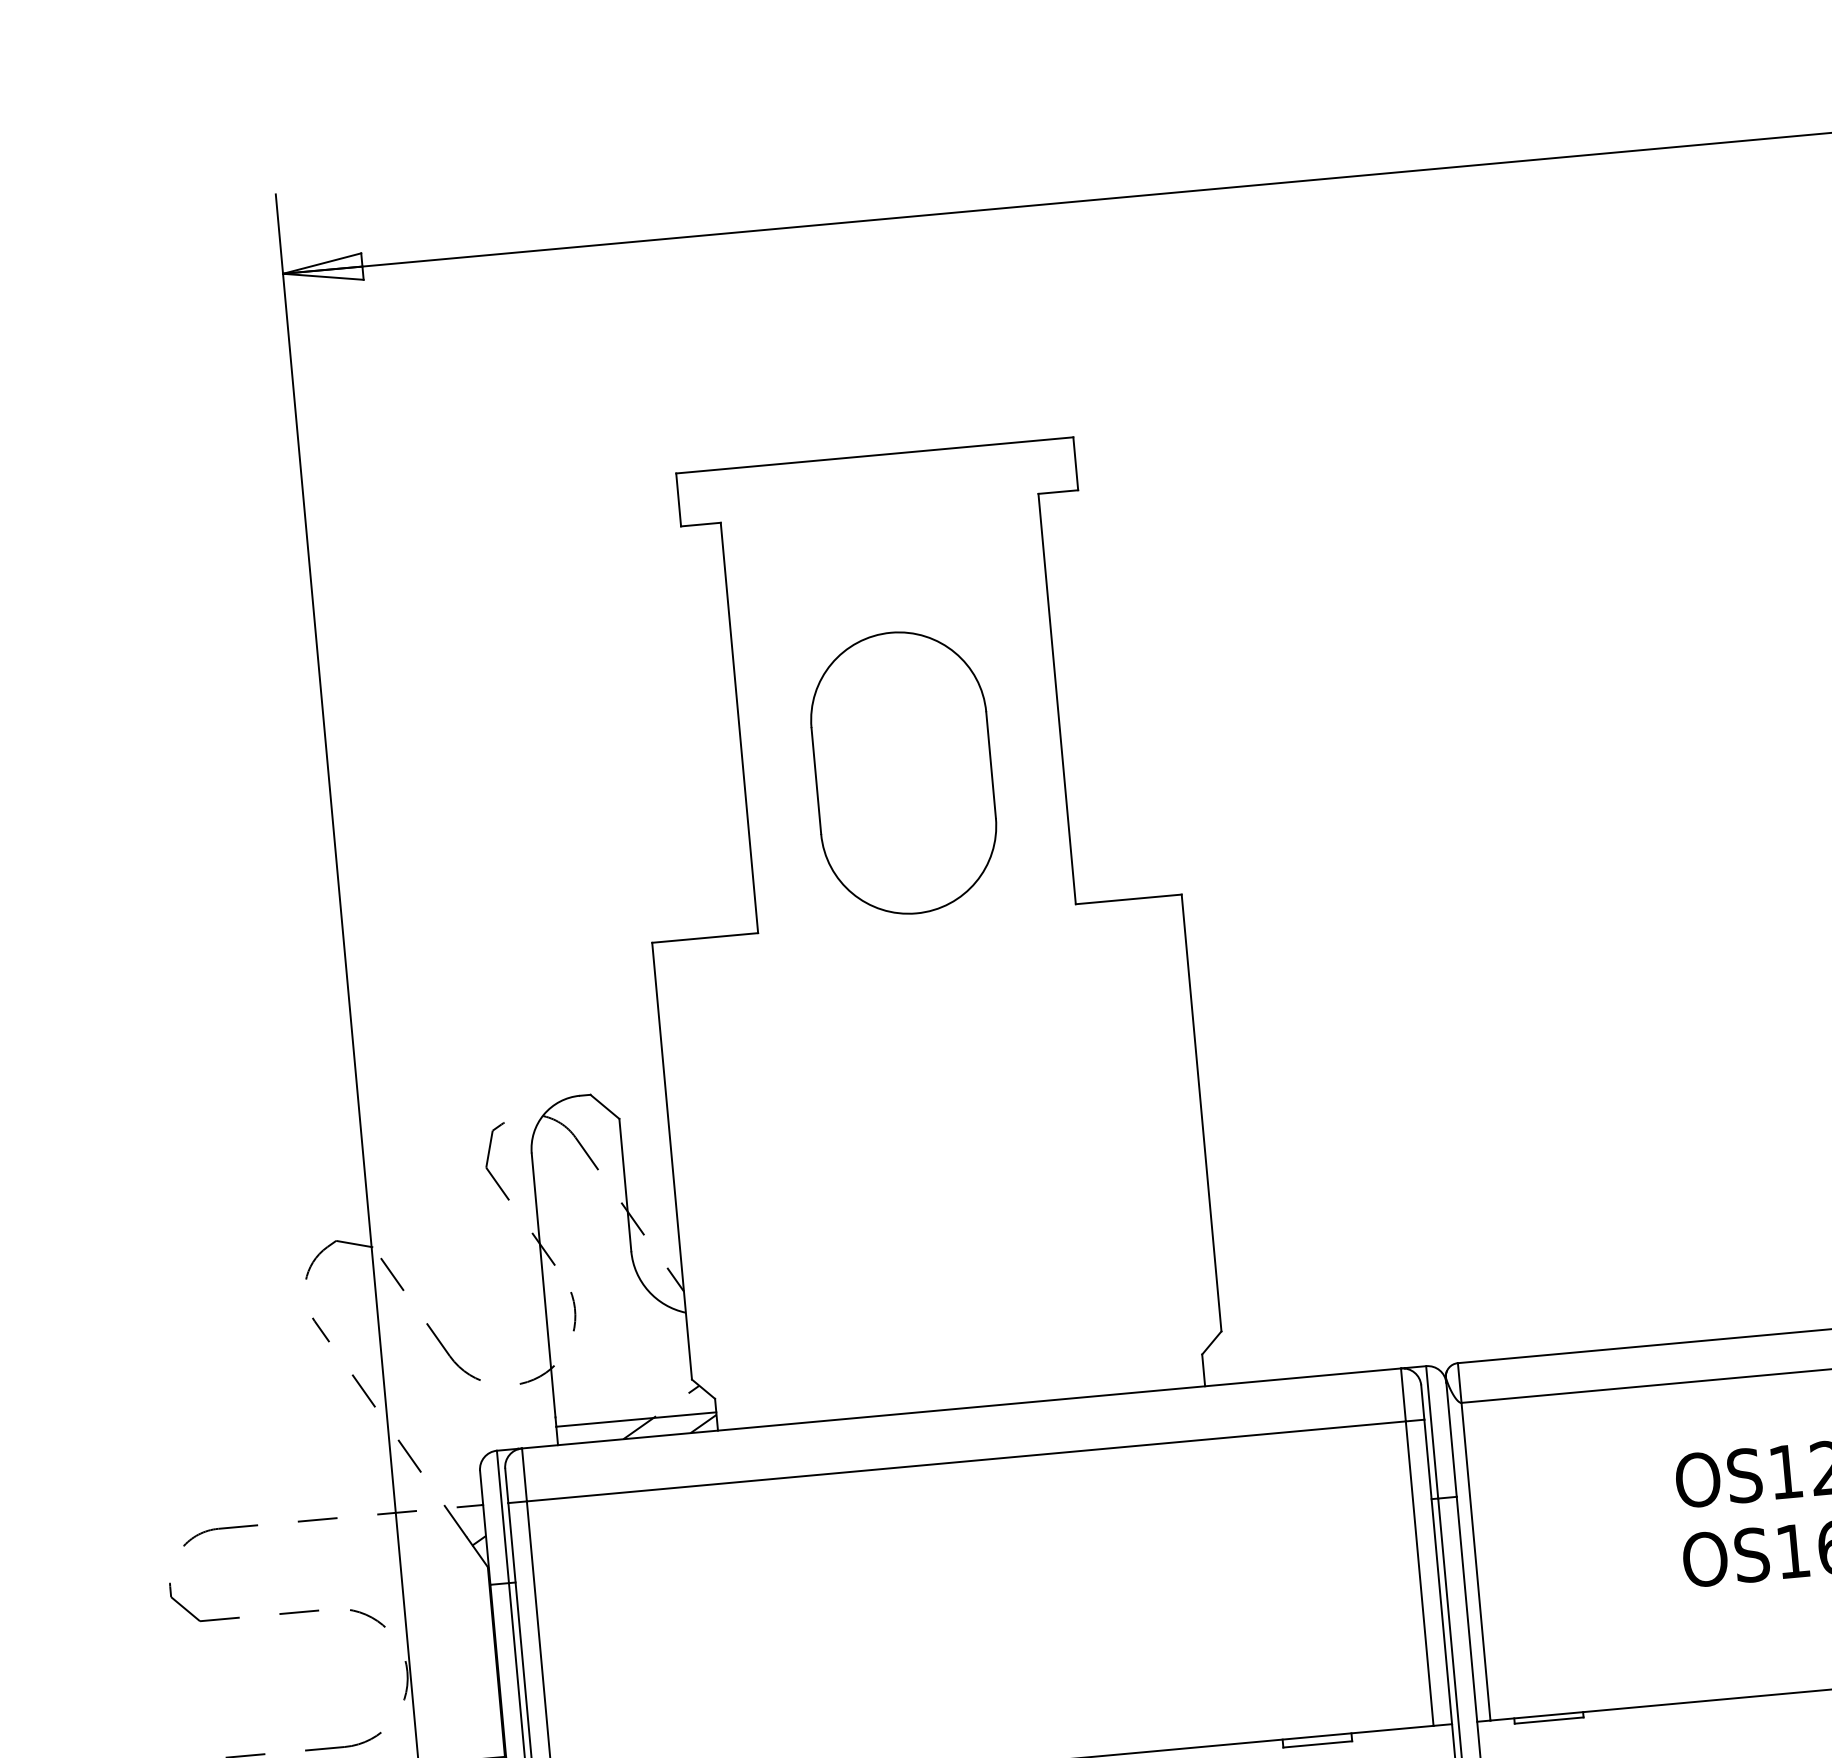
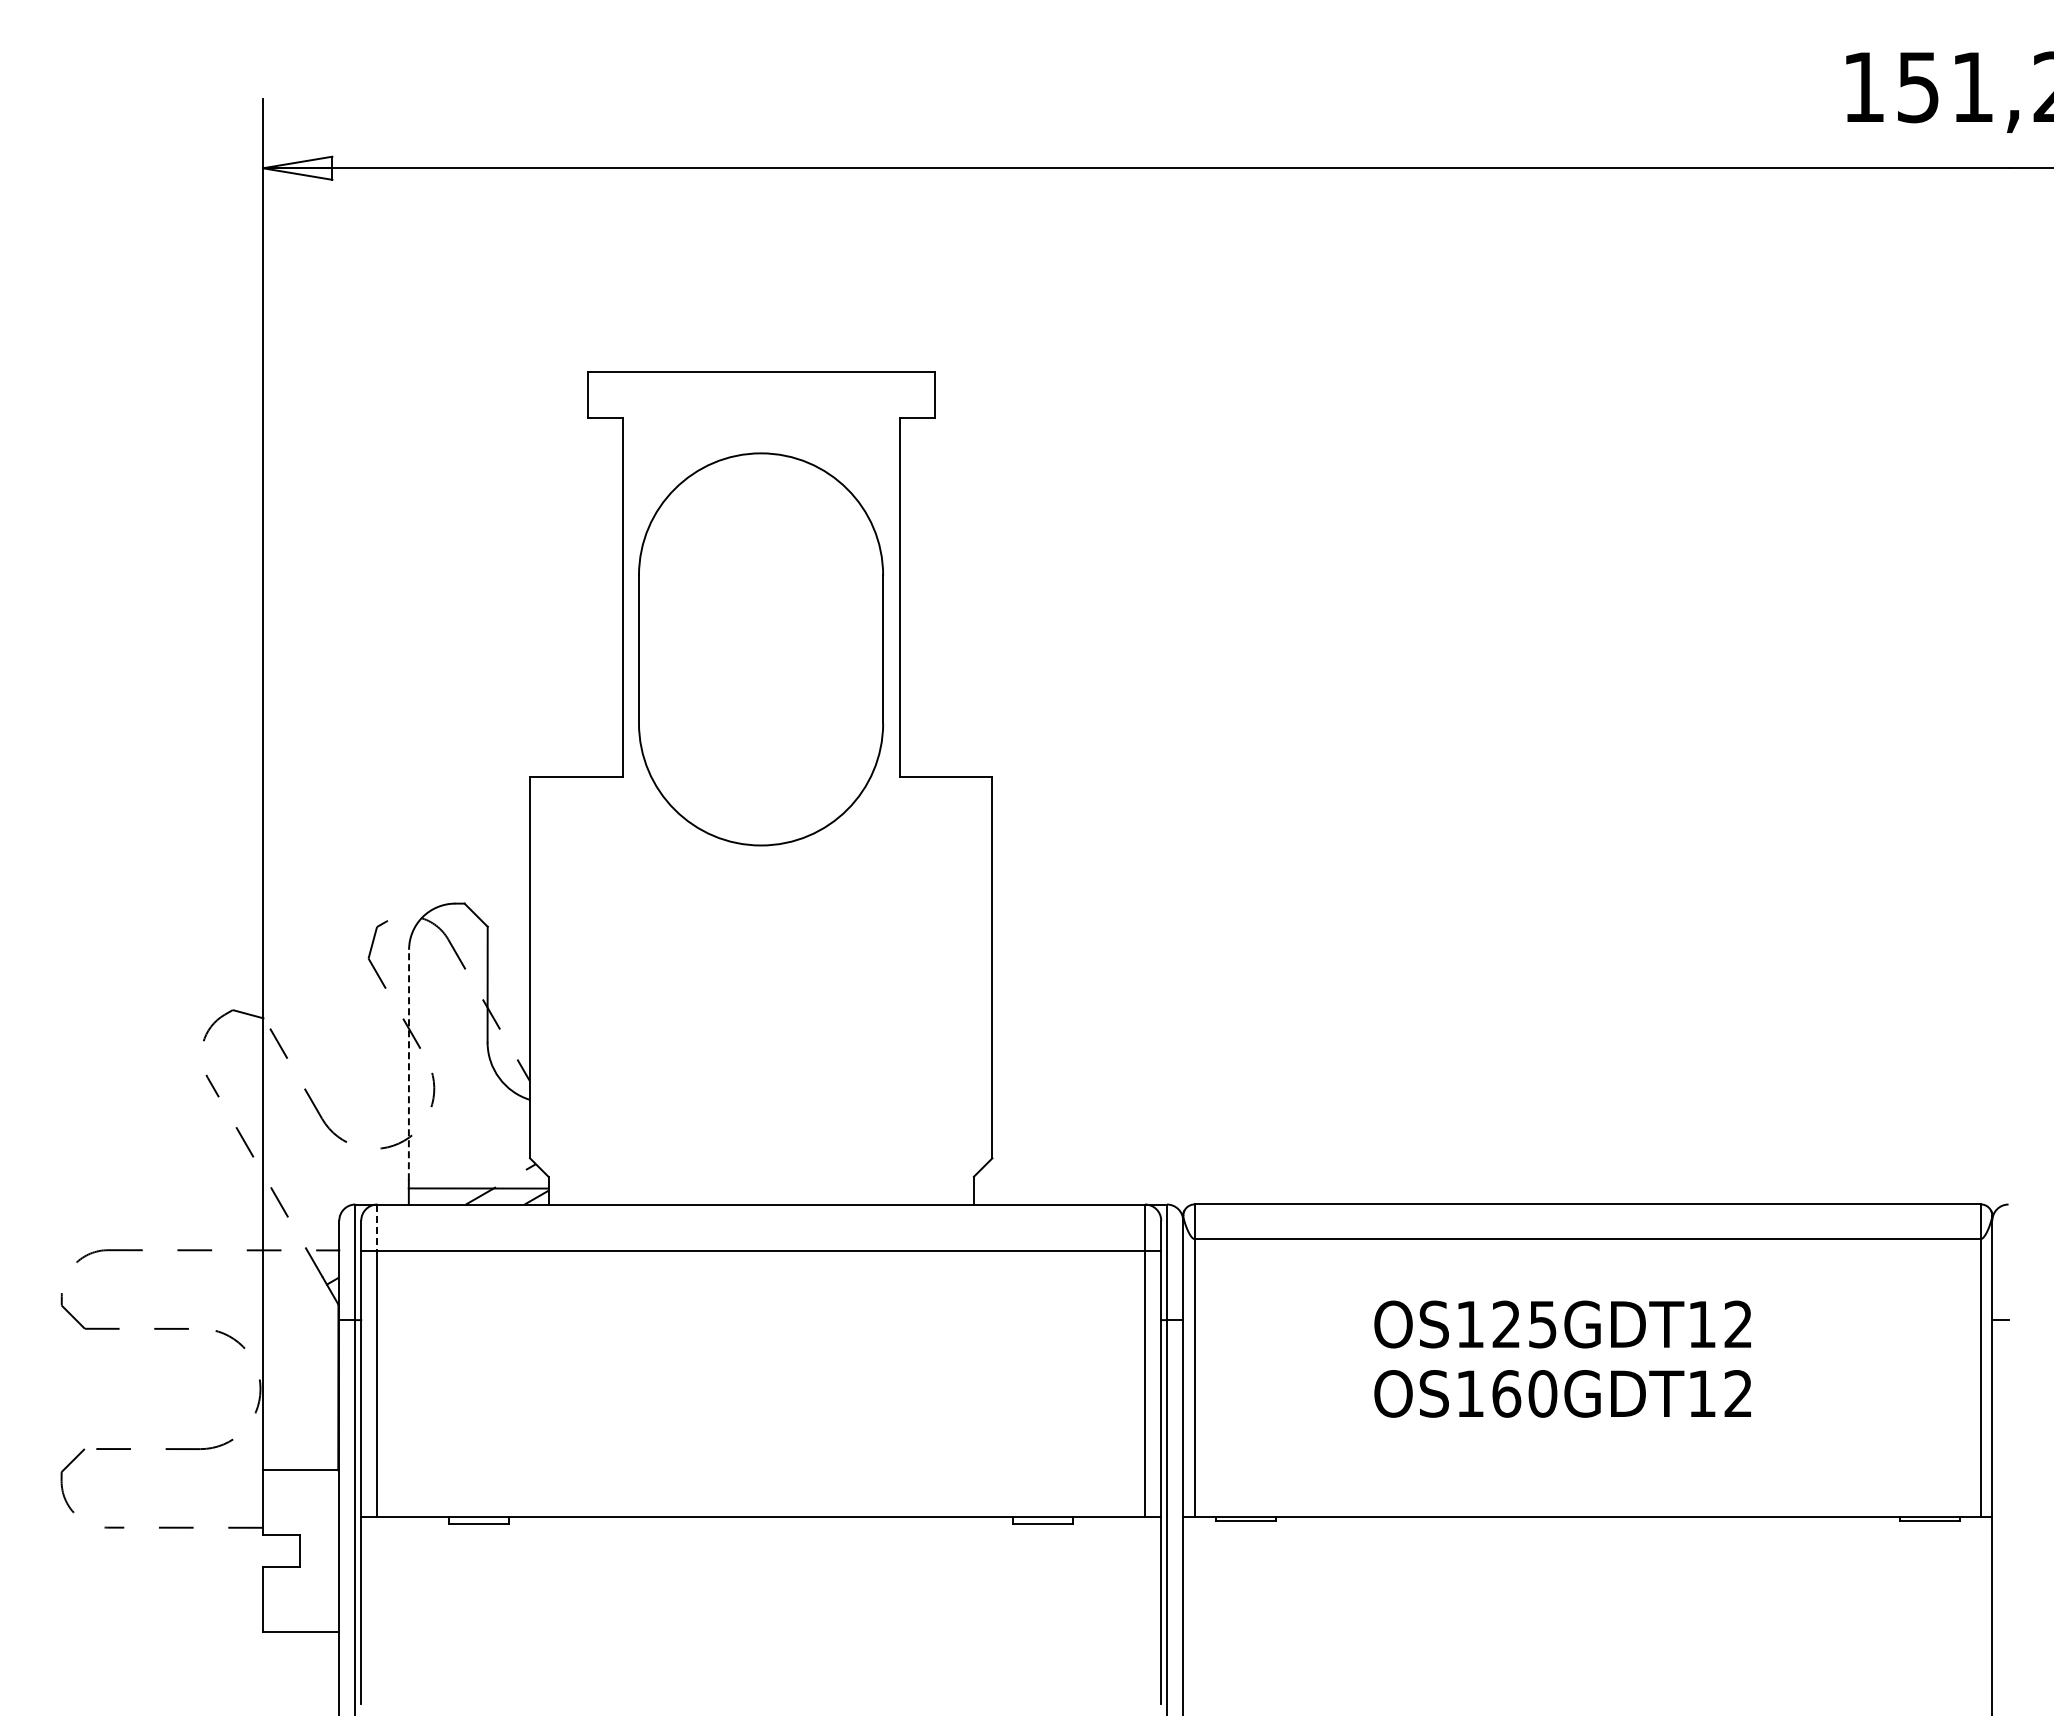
part: (904, 772) -> (761, 649), size x1.6
line: (543, 1284) -> (408, 1064), solid -> dashed
line: (524, 1475) -> (377, 1228), solid -> dashed

